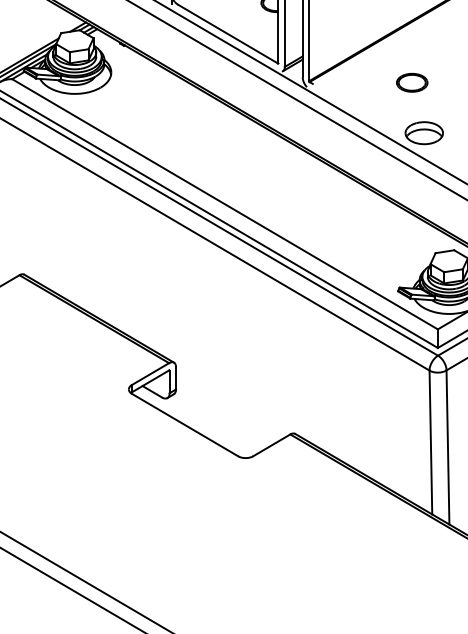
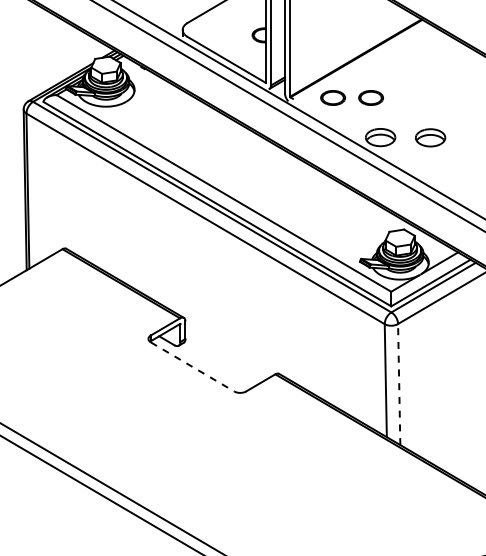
part: (363, 82) -> (332, 97), added
line: (186, 425) -> (193, 367), solid -> dashed
line: (448, 447) -> (399, 384), solid -> dashed

